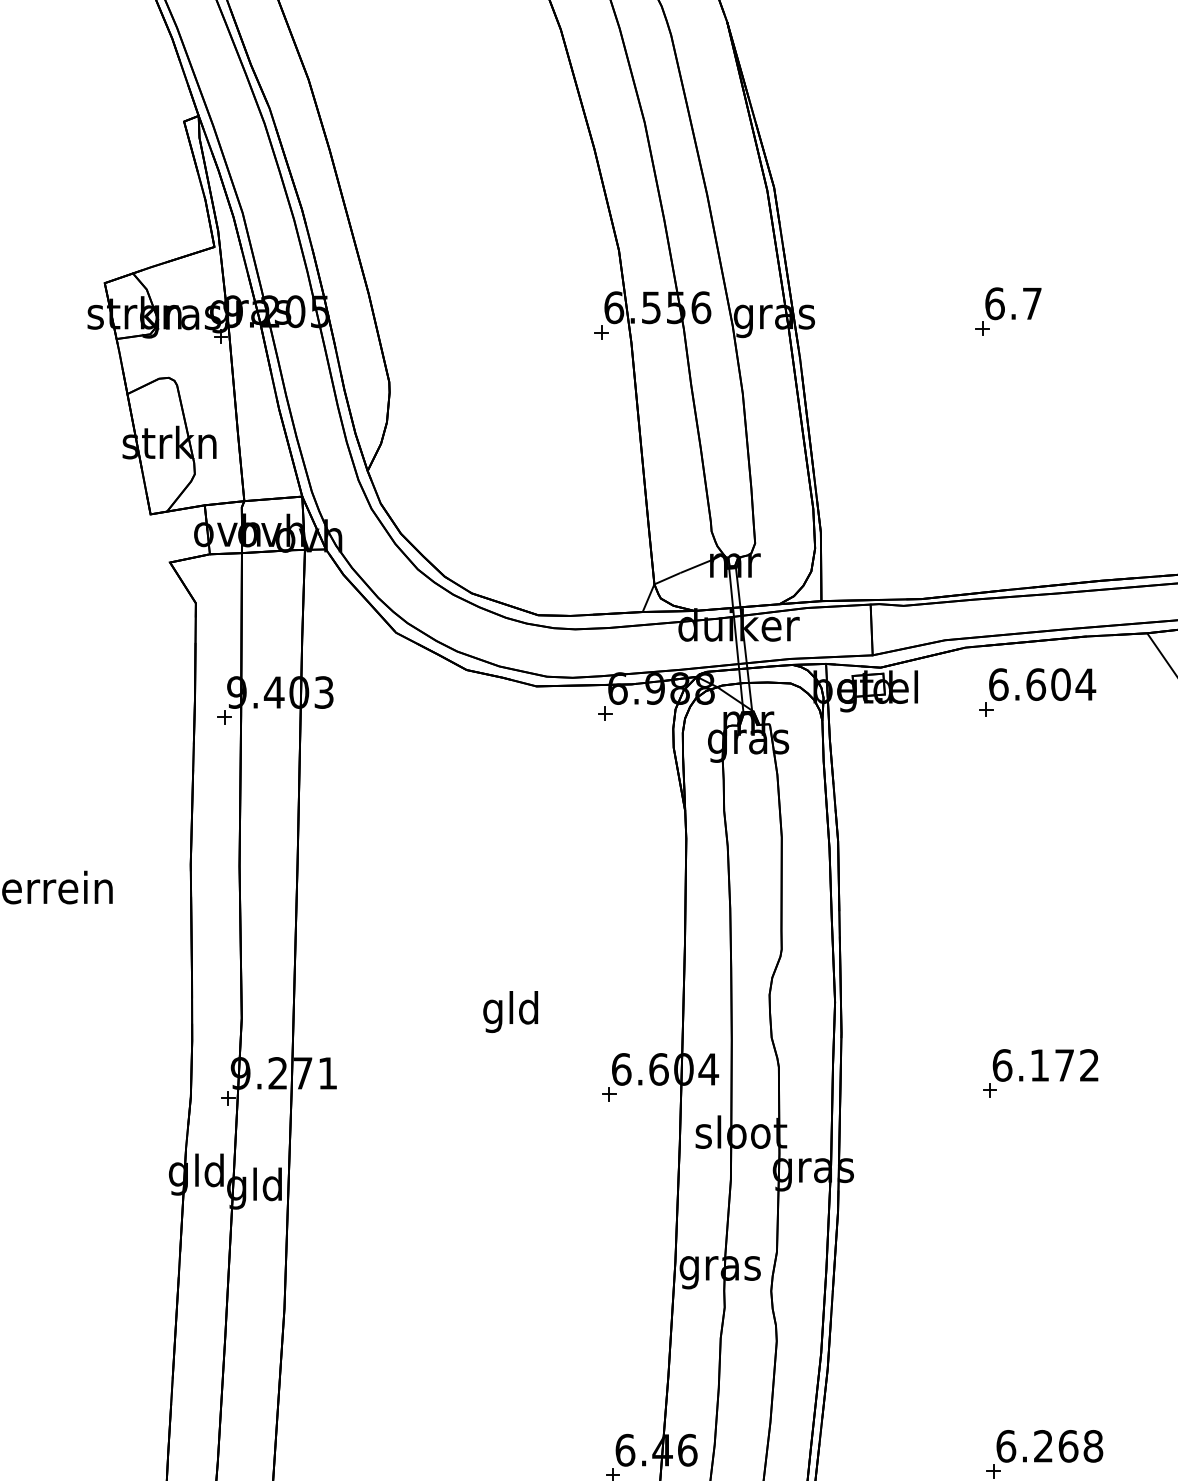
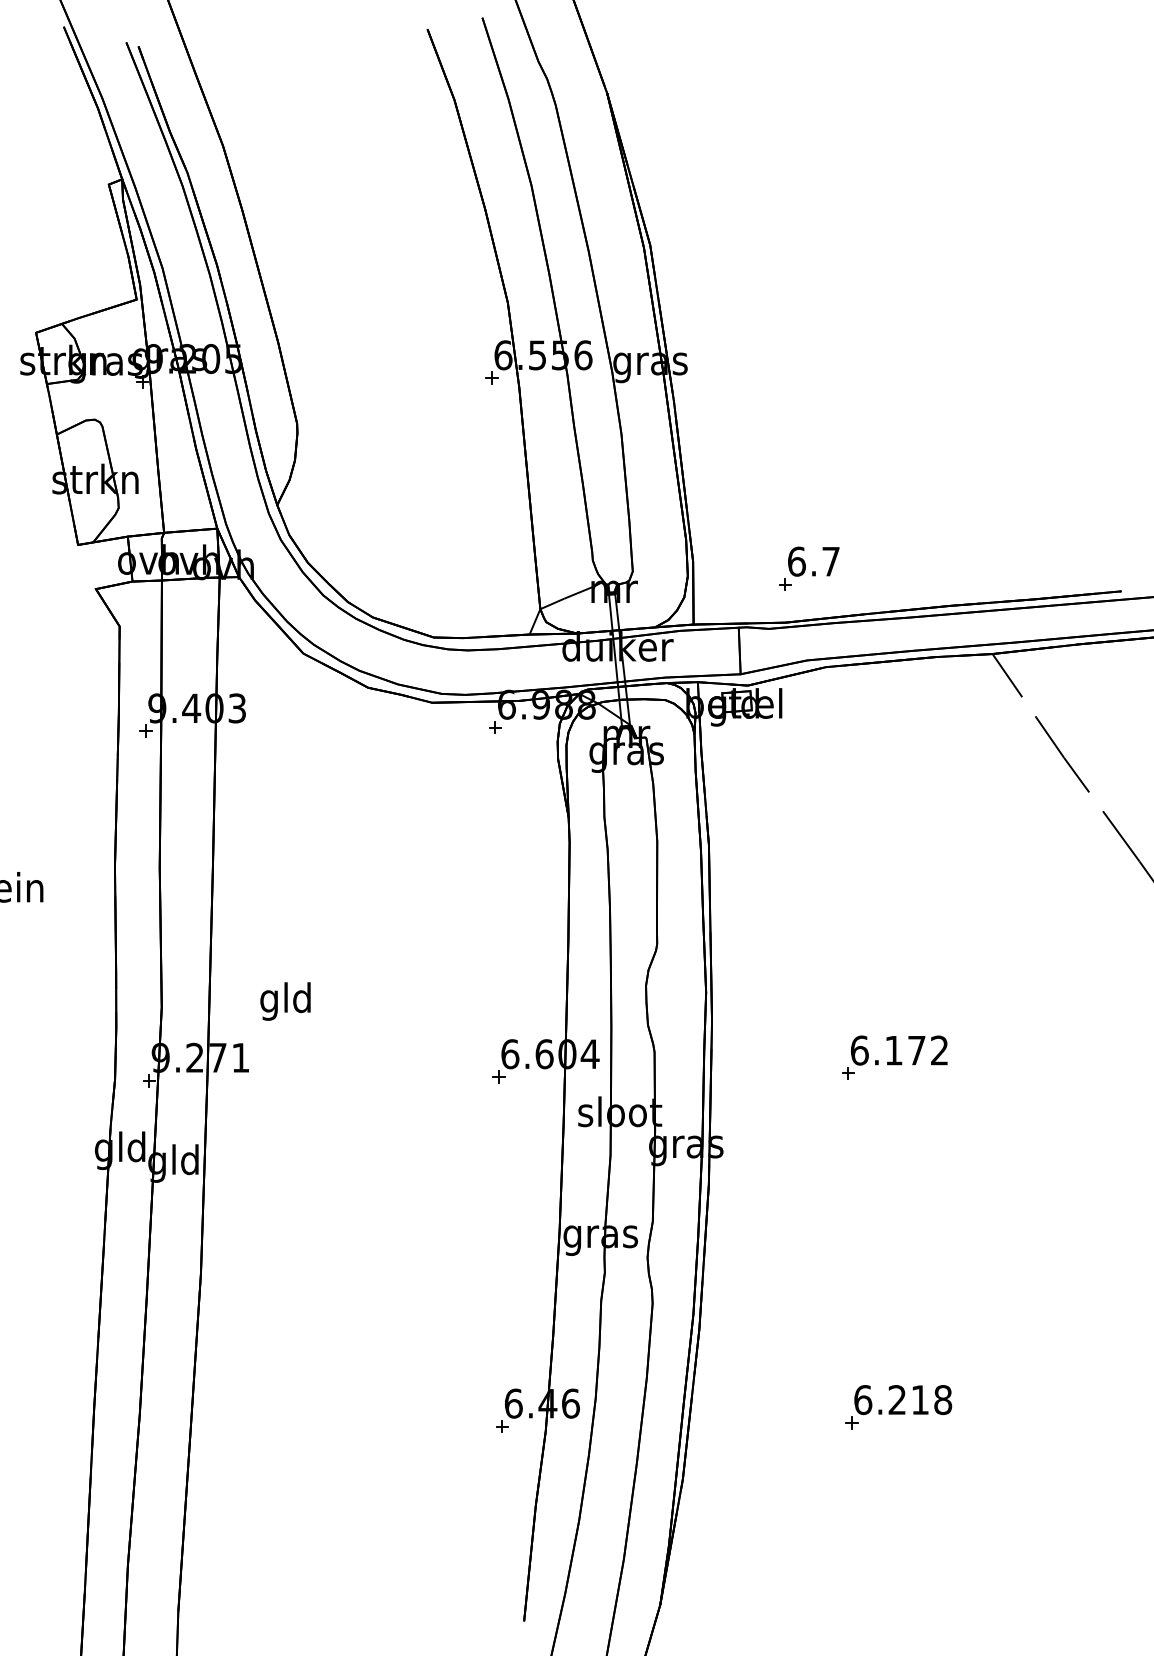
part: (1008, 311) -> (809, 568), moved
part: (1037, 692) -> (891, 708), removed
text: (510, 1011) -> (285, 1001), moved
text: (1068, 1446) -> (920, 1400), 6.268 -> 6.218

